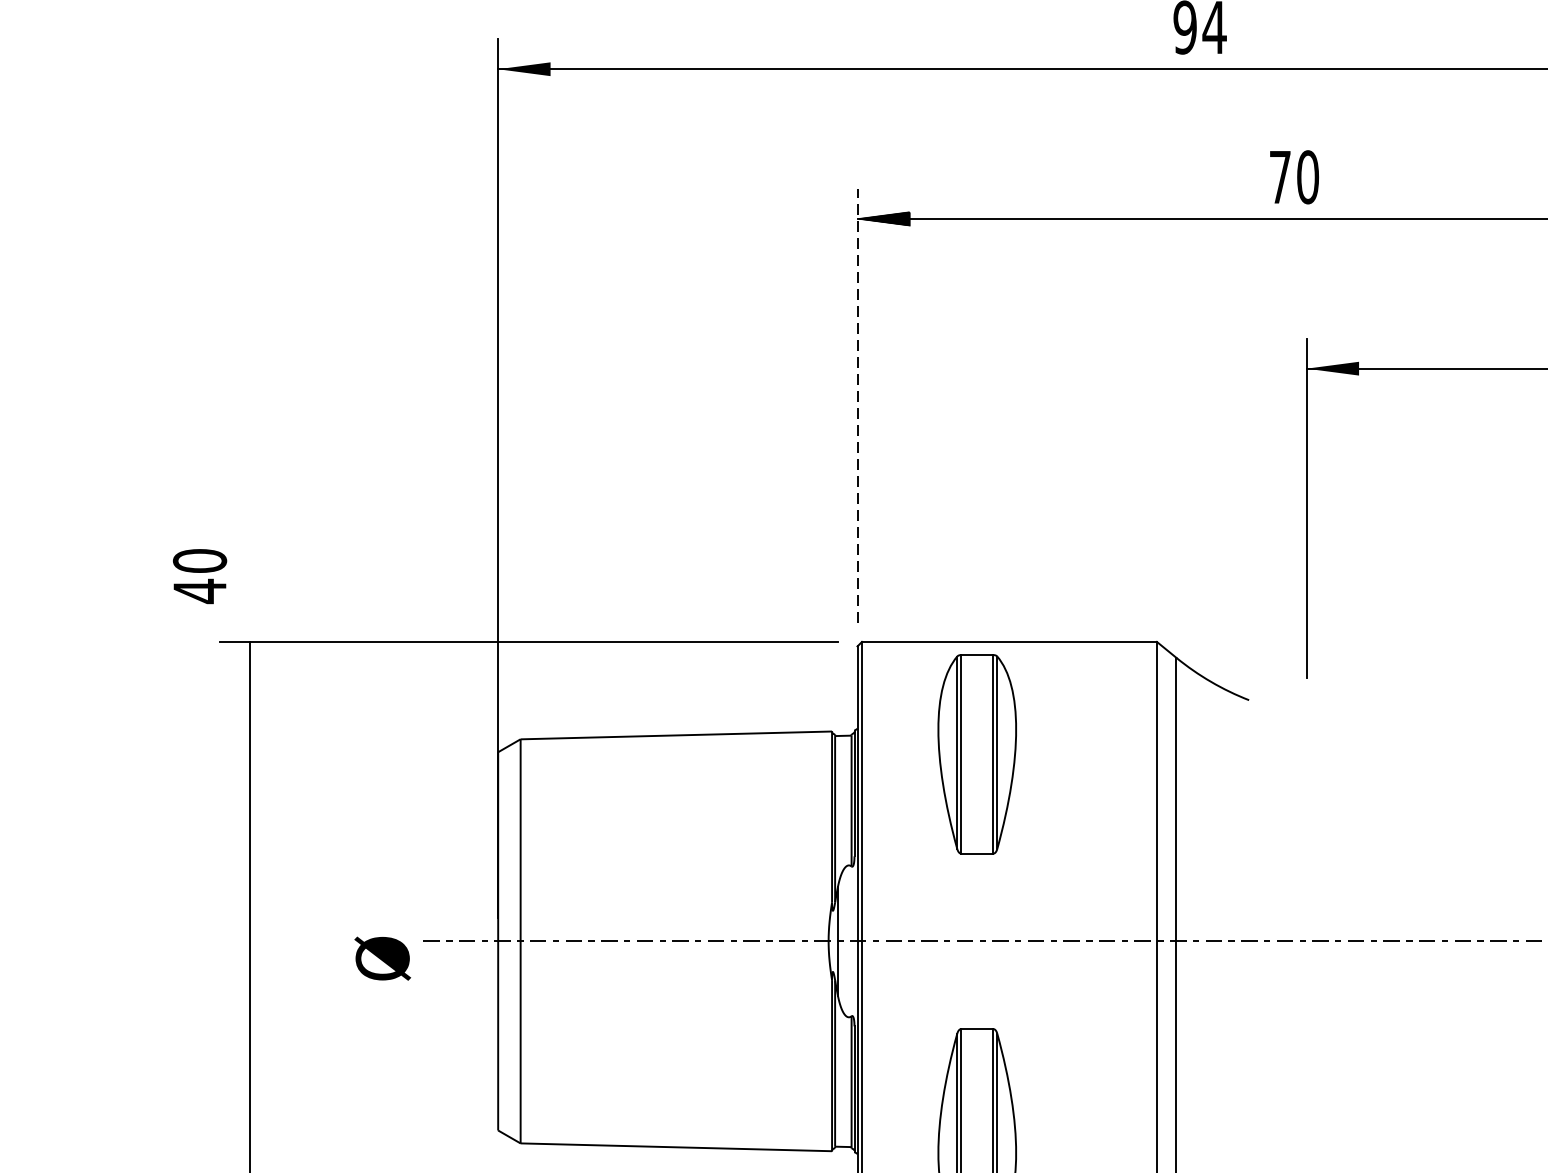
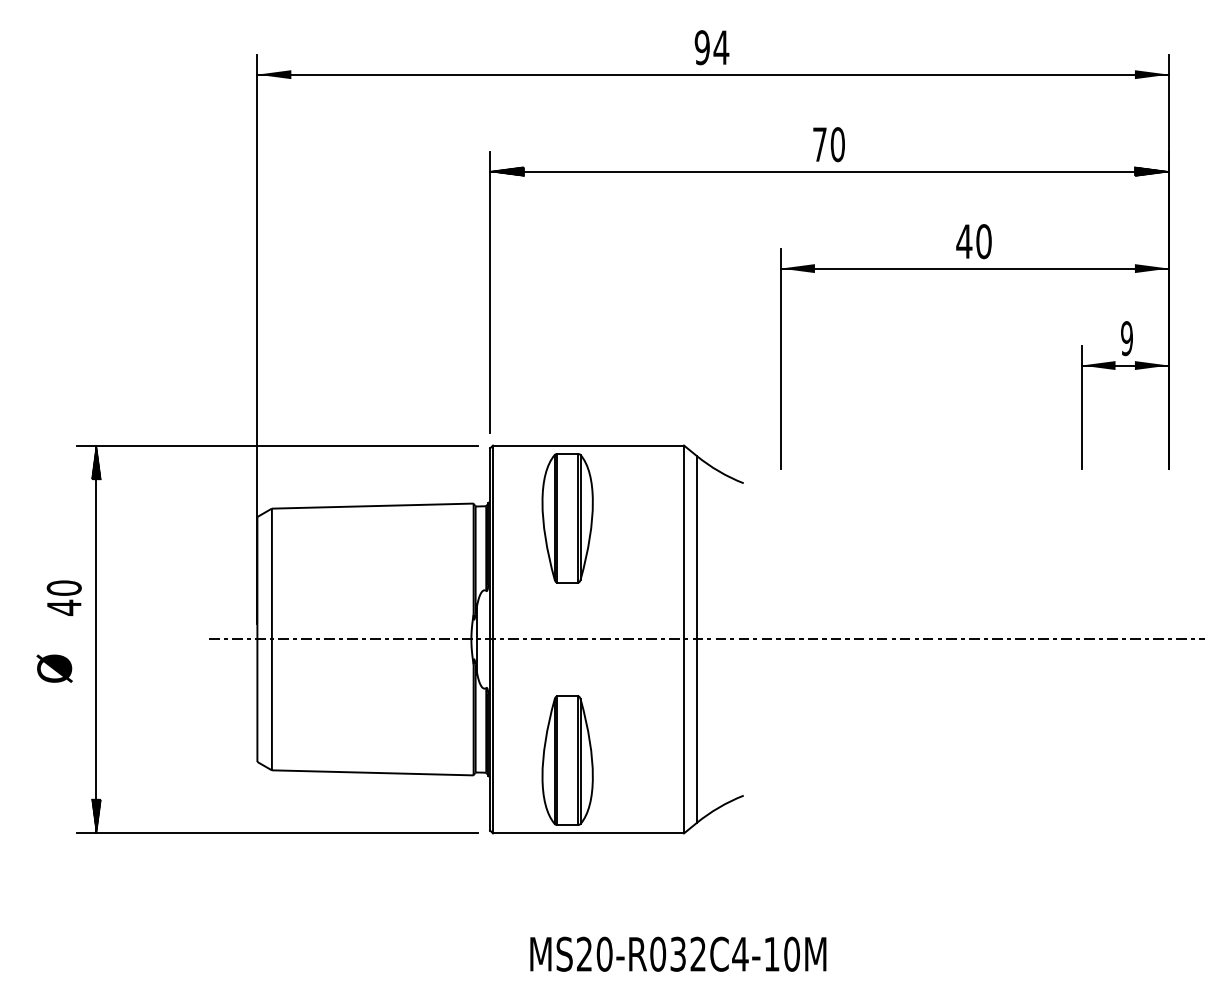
text: (1293, 177) -> (828, 144), moved
line: (858, 405) -> (490, 292), dashed -> solid
text: (198, 575) -> (63, 597), moved
hatch: (248, 668) -> (95, 462), added
text: (382, 958) -> (54, 668), moved

